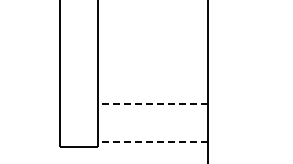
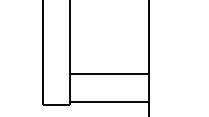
line: (153, 104) -> (109, 74), dashed -> solid
line: (153, 142) -> (109, 101), dashed -> solid

